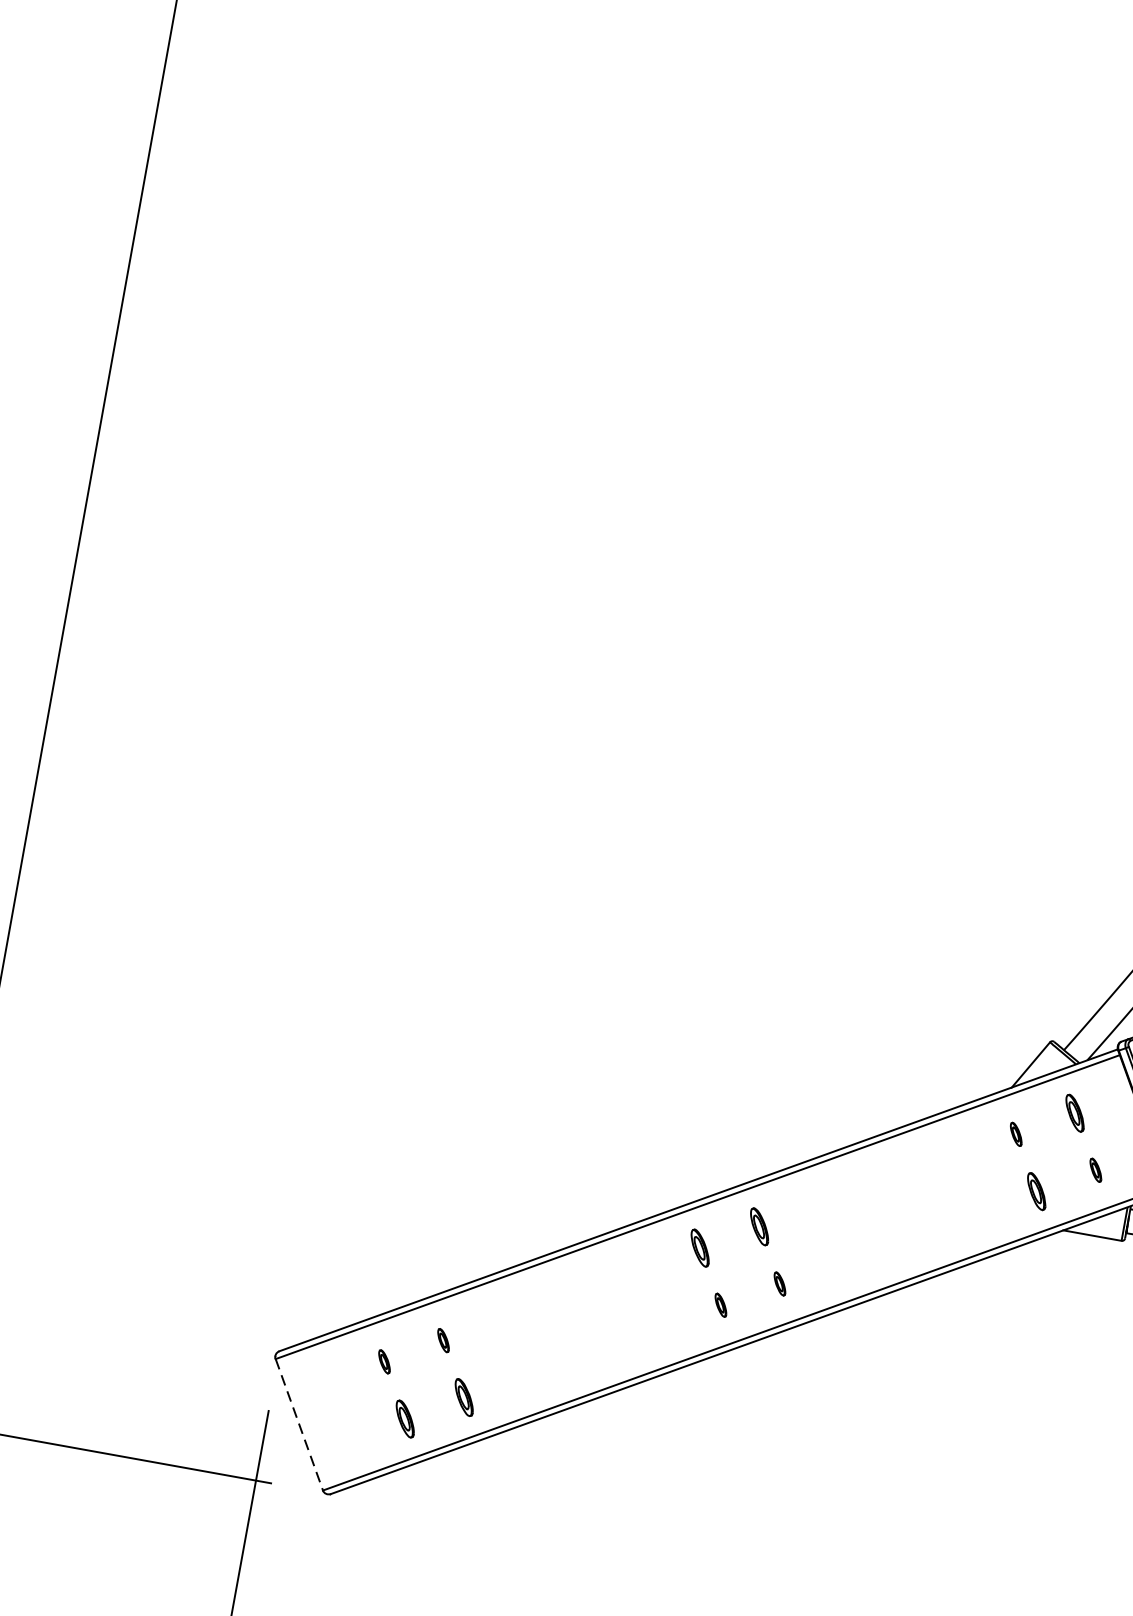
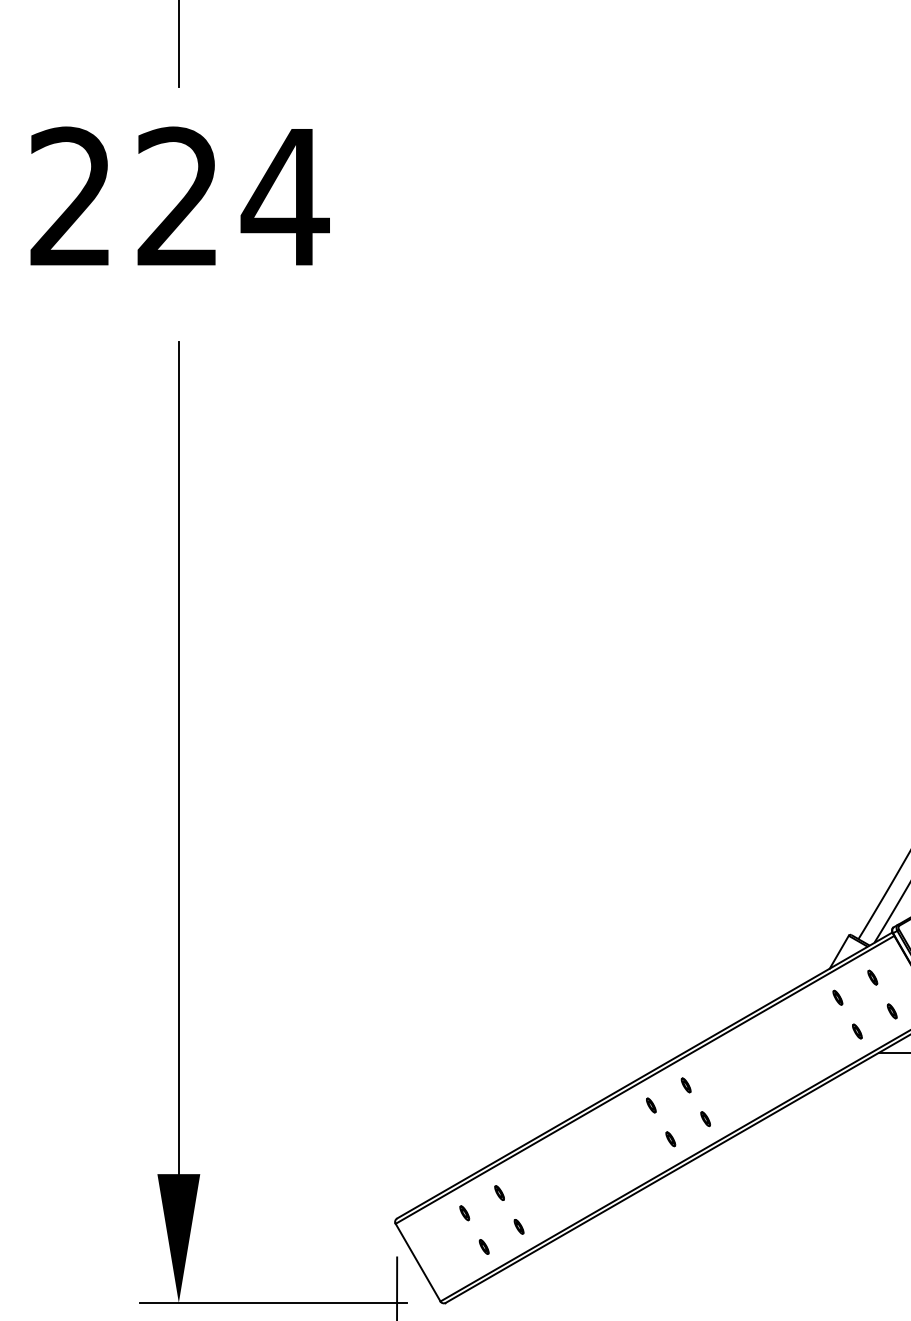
part: (1074, 1112) -> (872, 977), size x0.62
part: (1037, 1191) -> (857, 1031), size x0.62
part: (758, 1226) -> (685, 1085), size x0.62
part: (700, 1248) -> (651, 1105), size x0.62
part: (463, 1397) -> (518, 1226), size x0.62
part: (404, 1418) -> (483, 1246), size x0.62
line: (300, 1424) -> (418, 1262), dashed -> solid

